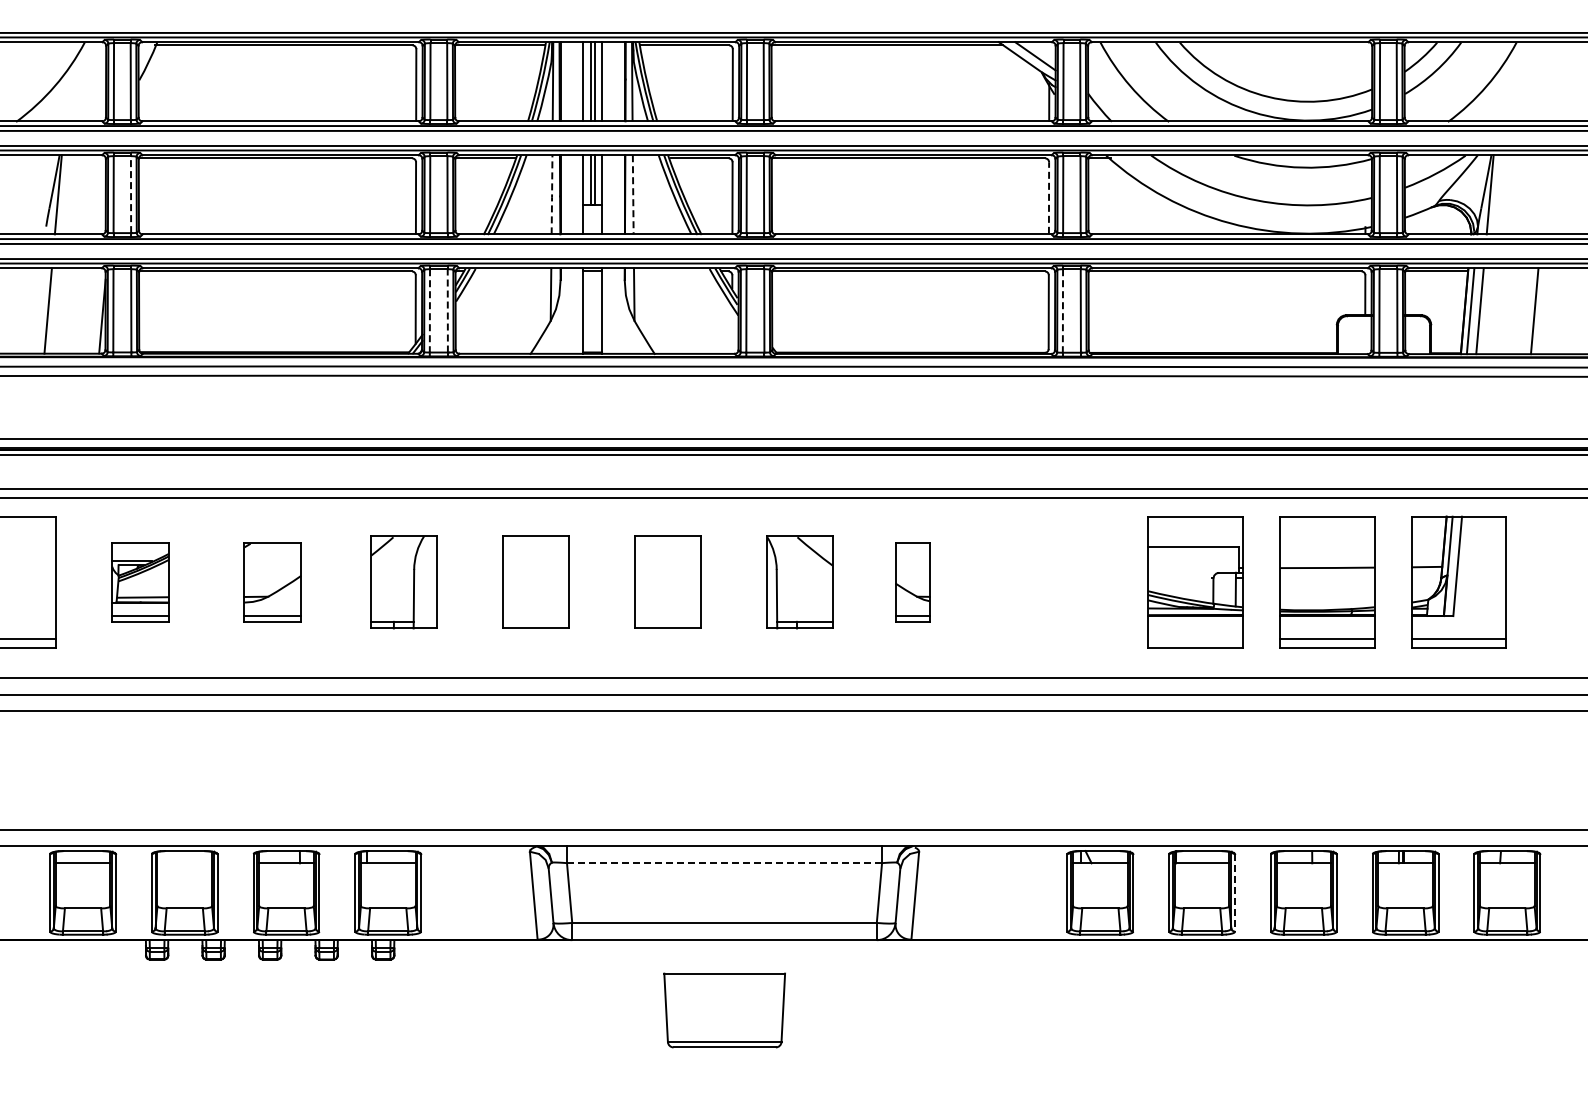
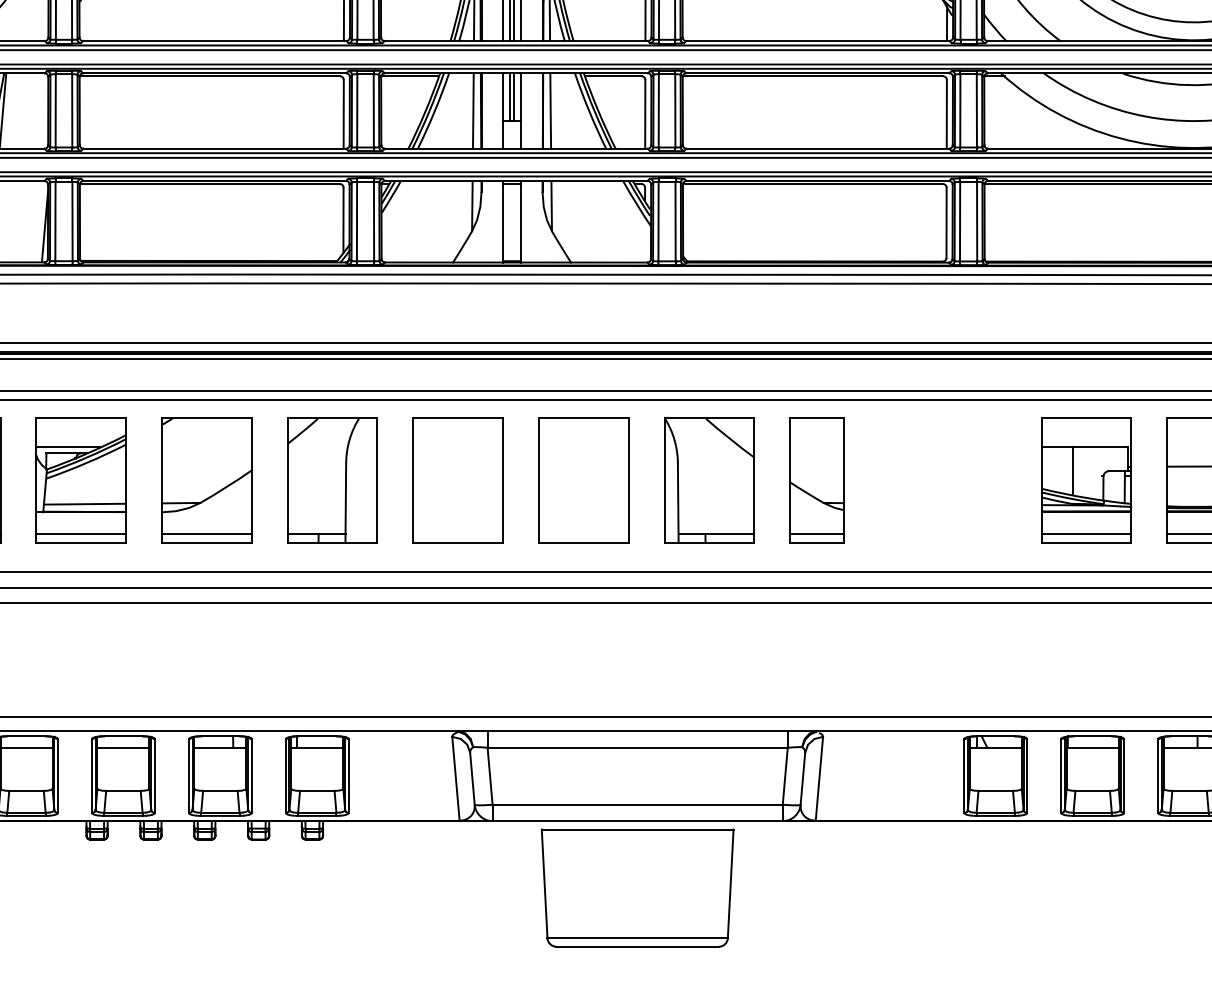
line: (131, 194) -> (72, 110), dashed -> solid
line: (552, 194) -> (473, 110), dashed -> solid
line: (633, 195) -> (550, 111), dashed -> solid
line: (1049, 198) -> (947, 114), dashed -> solid
line: (429, 310) -> (356, 221), dashed -> solid
line: (447, 310) -> (373, 221), dashed -> solid
line: (1062, 310) -> (959, 221), dashed -> solid
line: (1181, 572) -> (1073, 470), added
part: (140, 582) -> (81, 480), size x1.67
part: (272, 582) -> (207, 480), size x1.67
part: (403, 582) -> (331, 480), size x1.43
part: (535, 582) -> (457, 480), size x1.43
part: (667, 582) -> (583, 480), size x1.43
part: (799, 582) -> (709, 480), size x1.43
part: (912, 582) -> (816, 480), size x1.67
line: (1195, 638) -> (1086, 533), added
line: (184, 863) -> (123, 748), added
line: (724, 863) -> (637, 748), dashed -> solid
line: (1235, 892) -> (1124, 775), dashed -> solid
part: (724, 1010) -> (637, 888), size x1.67

